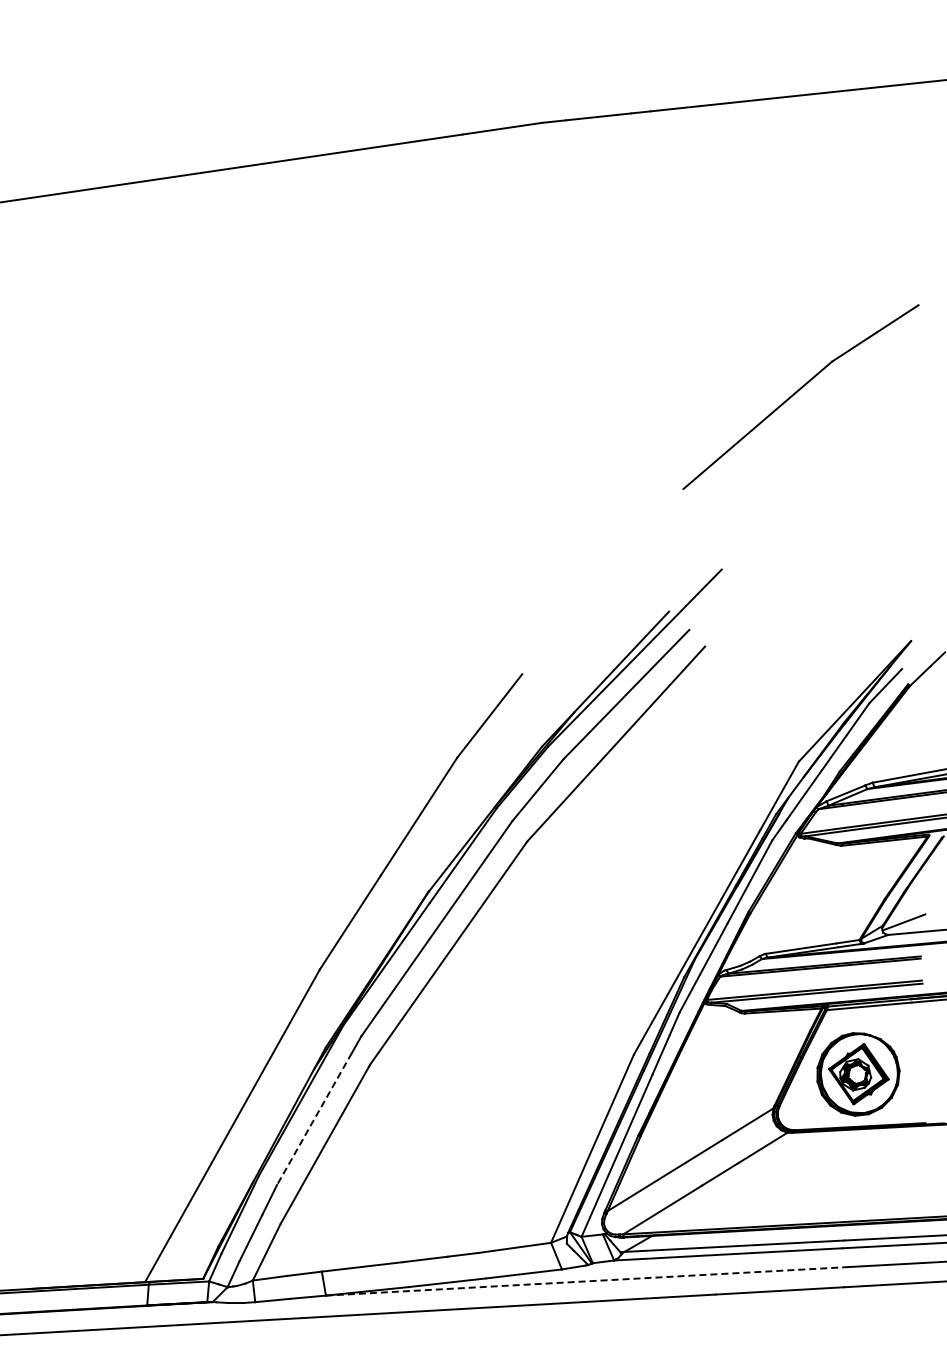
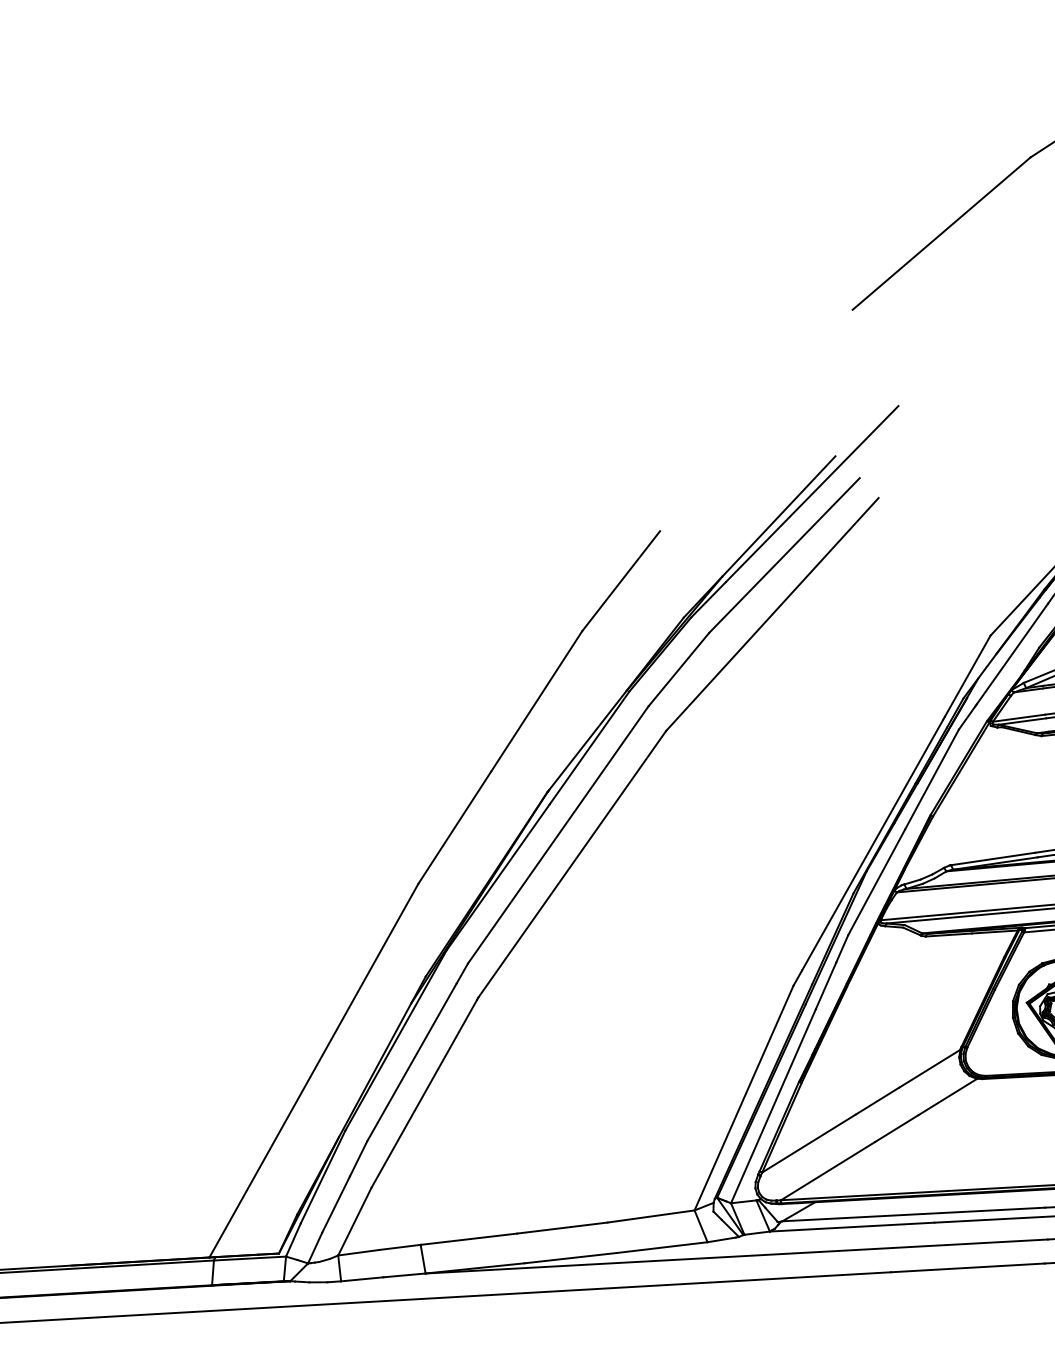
line: (314, 1119) -> (411, 1063), dashed -> solid
line: (586, 1281) -> (736, 1256), dashed -> solid

